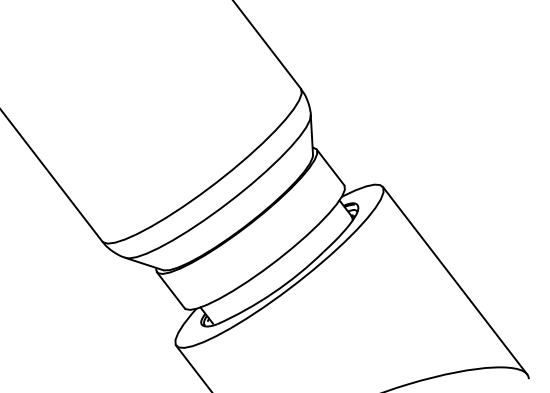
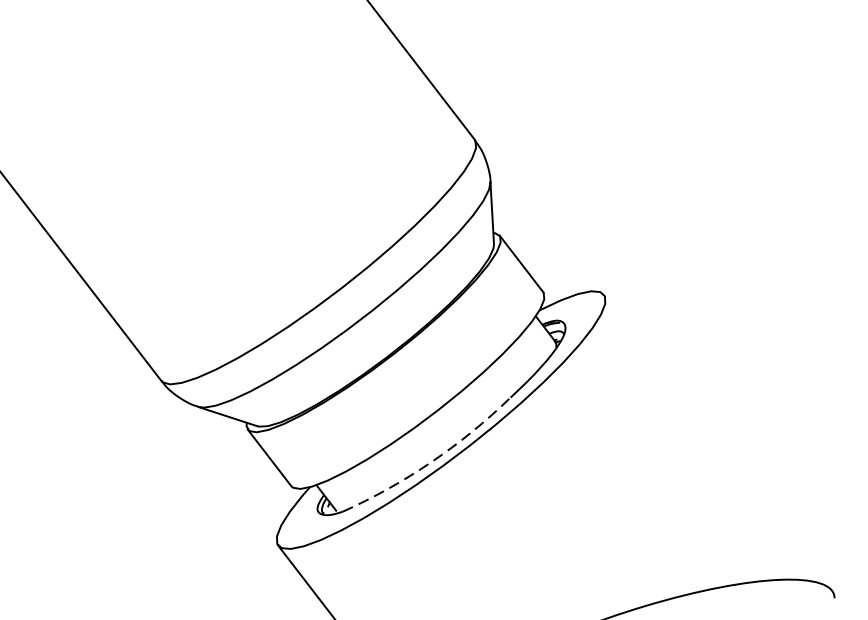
line: (454, 280) -> (717, 442), removed
arc: (273, 292) -> (431, 461), solid -> dashed

